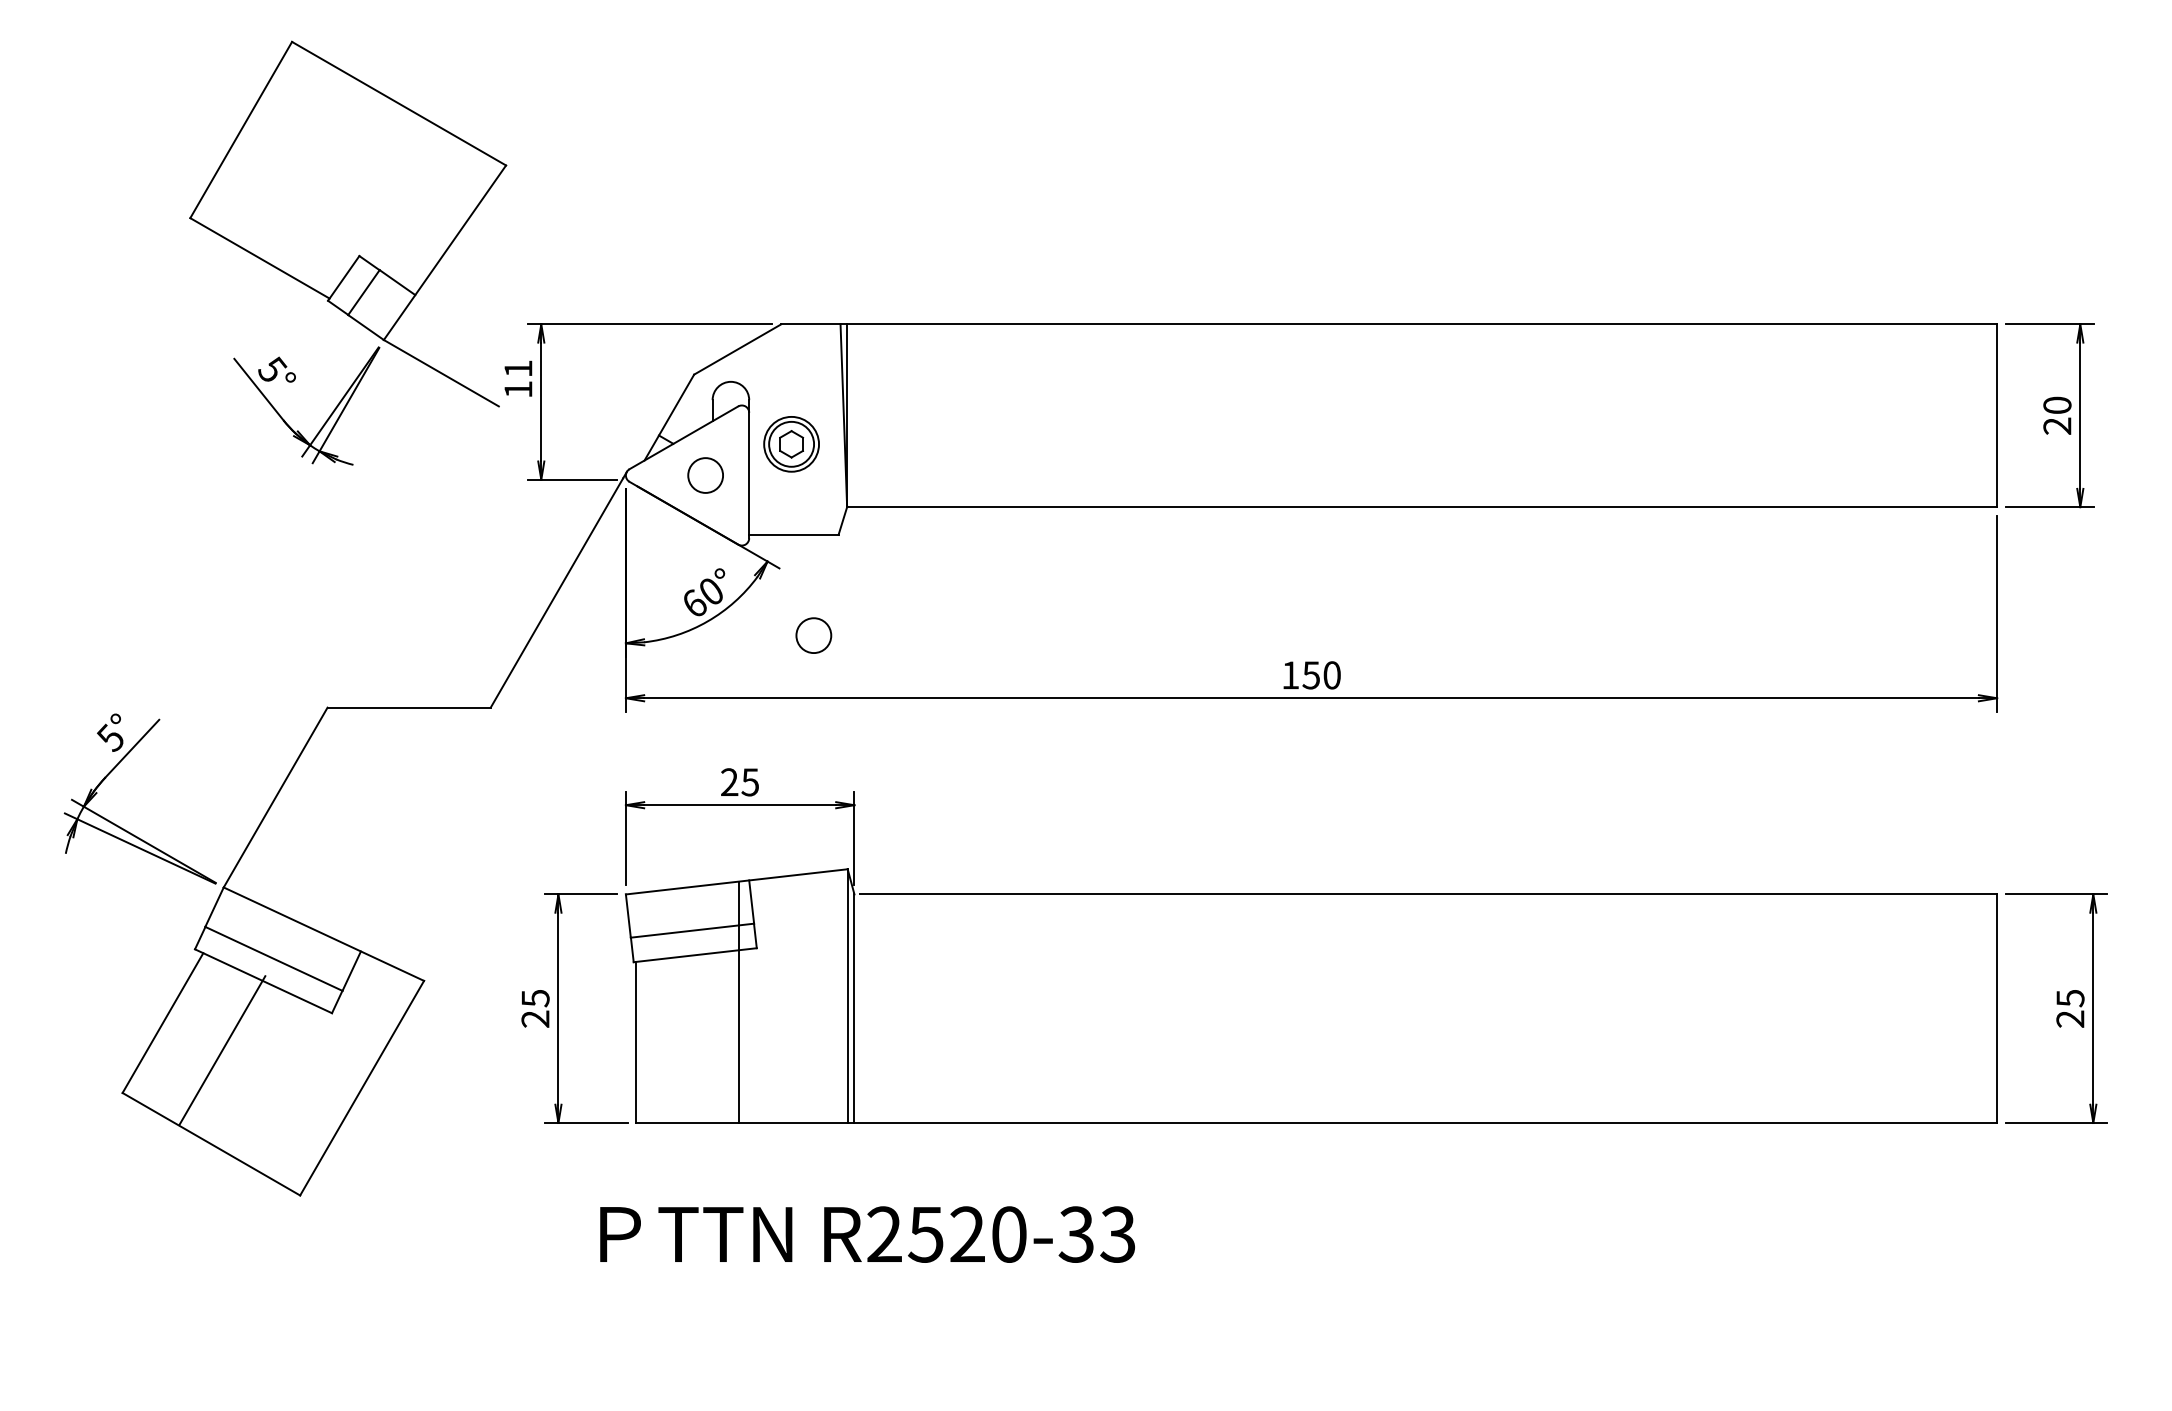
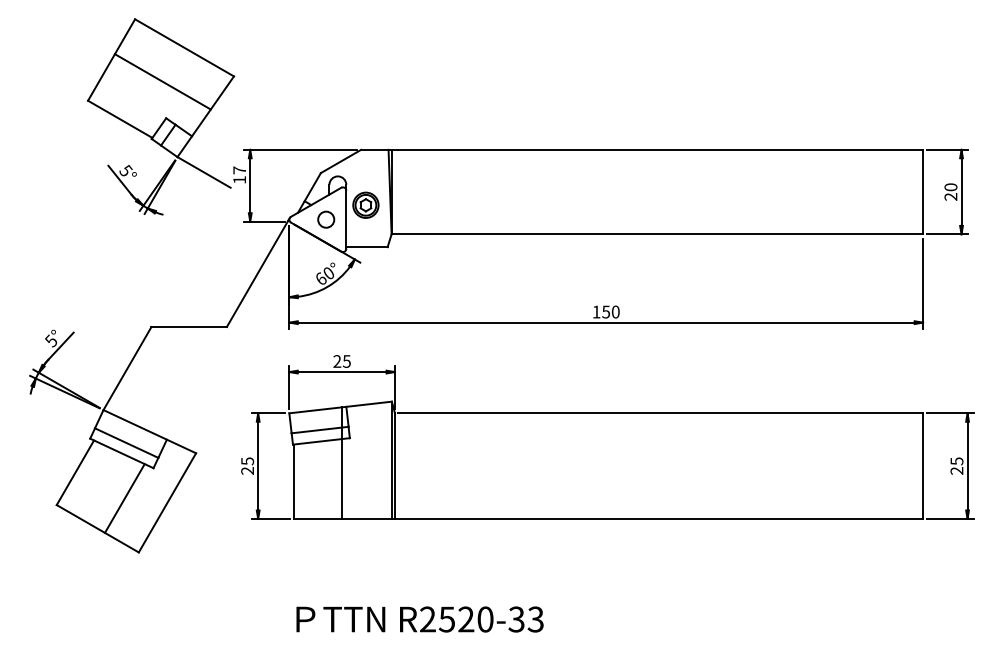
line: (351, 176) -> (162, 81), added
text: (518, 369) -> (239, 170), 11 -> 17
circle: (814, 635) -> (376, 293), removed
line: (221, 1050) -> (124, 498), moved
text: (866, 1234) -> (419, 619), moved

